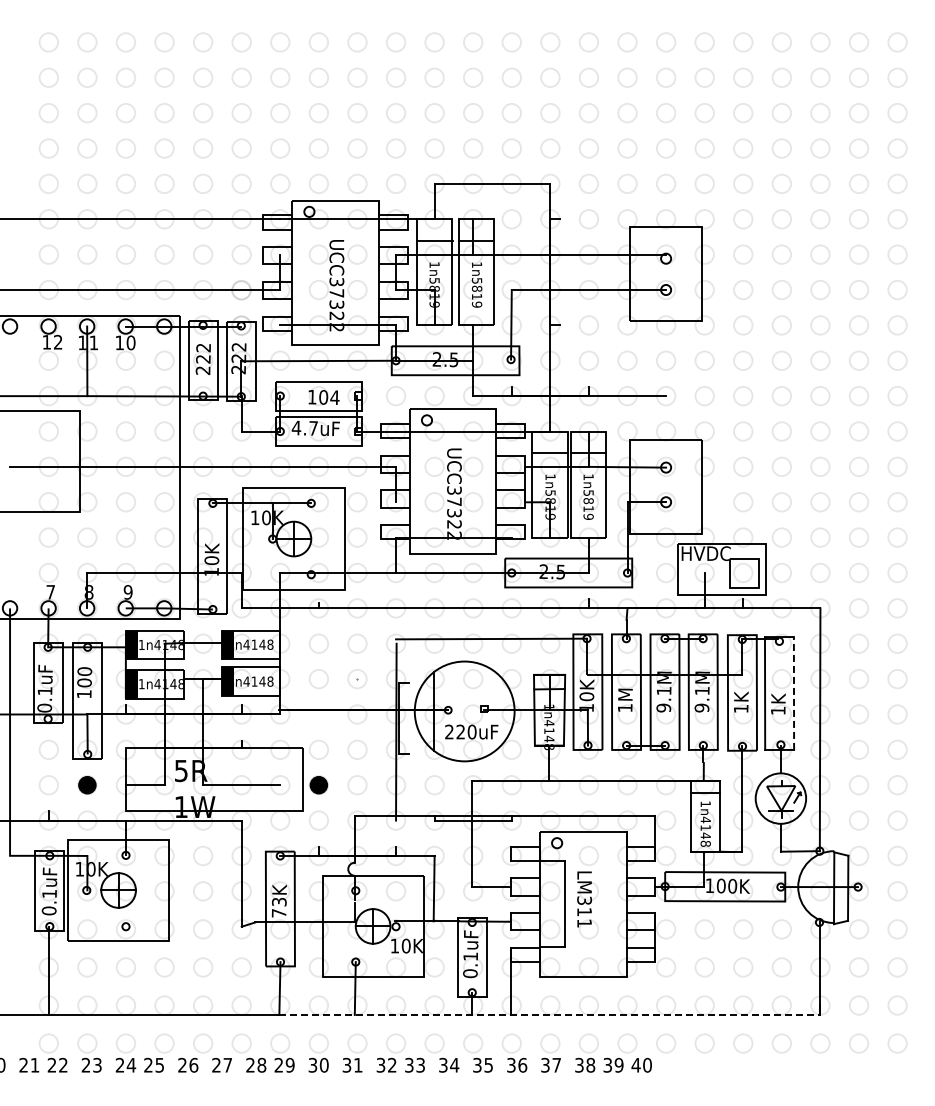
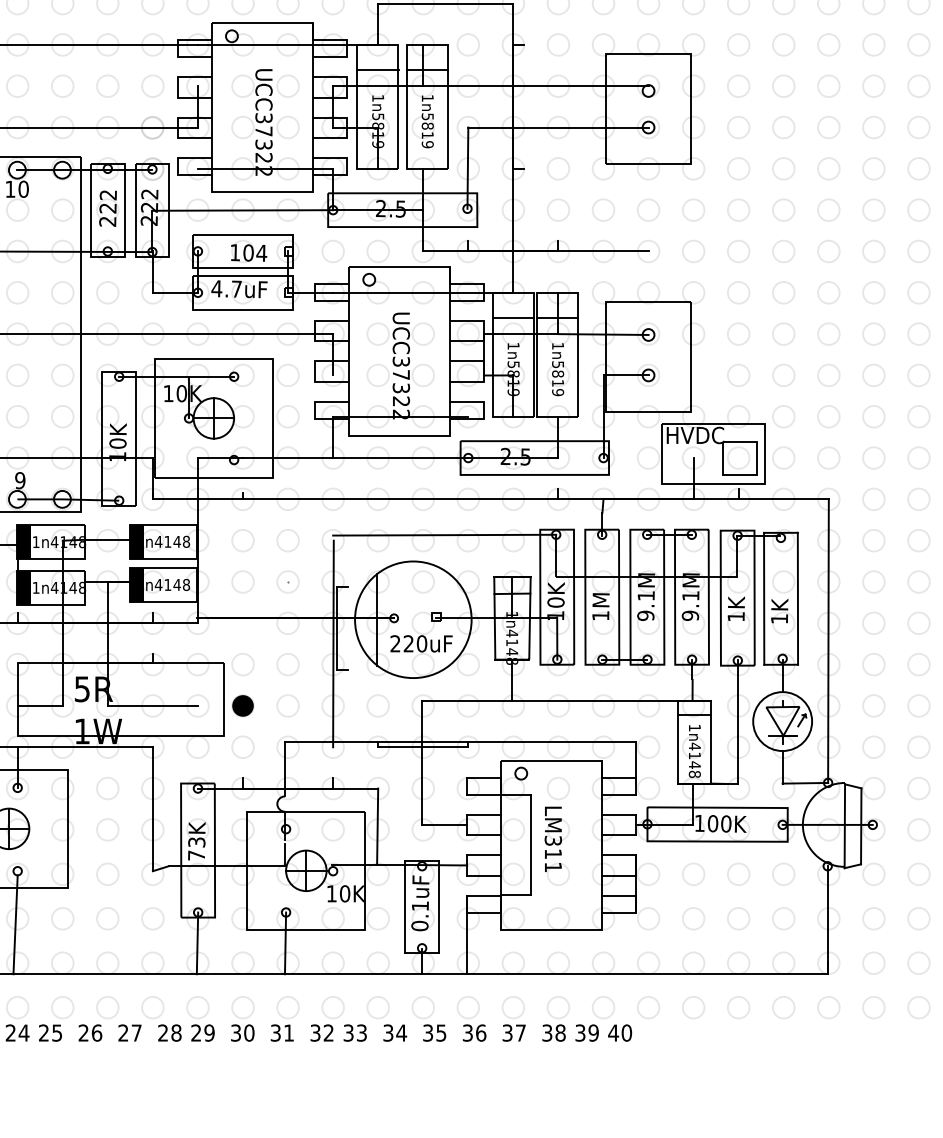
line: (793, 692) -> (797, 597), dashed -> solid
line: (123, 972) -> (14, 924), added
line: (549, 1014) -> (512, 973), dashed -> solid

